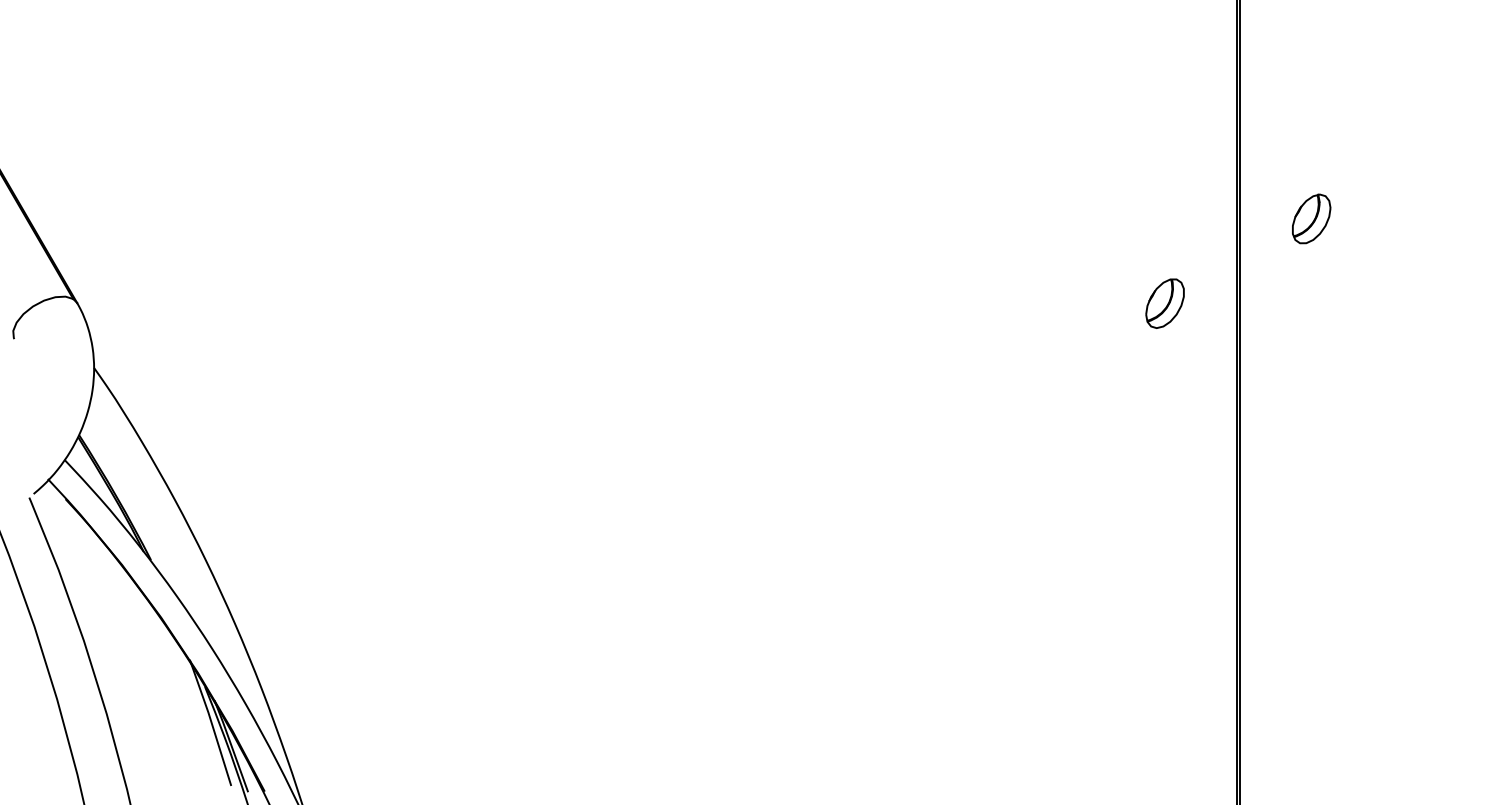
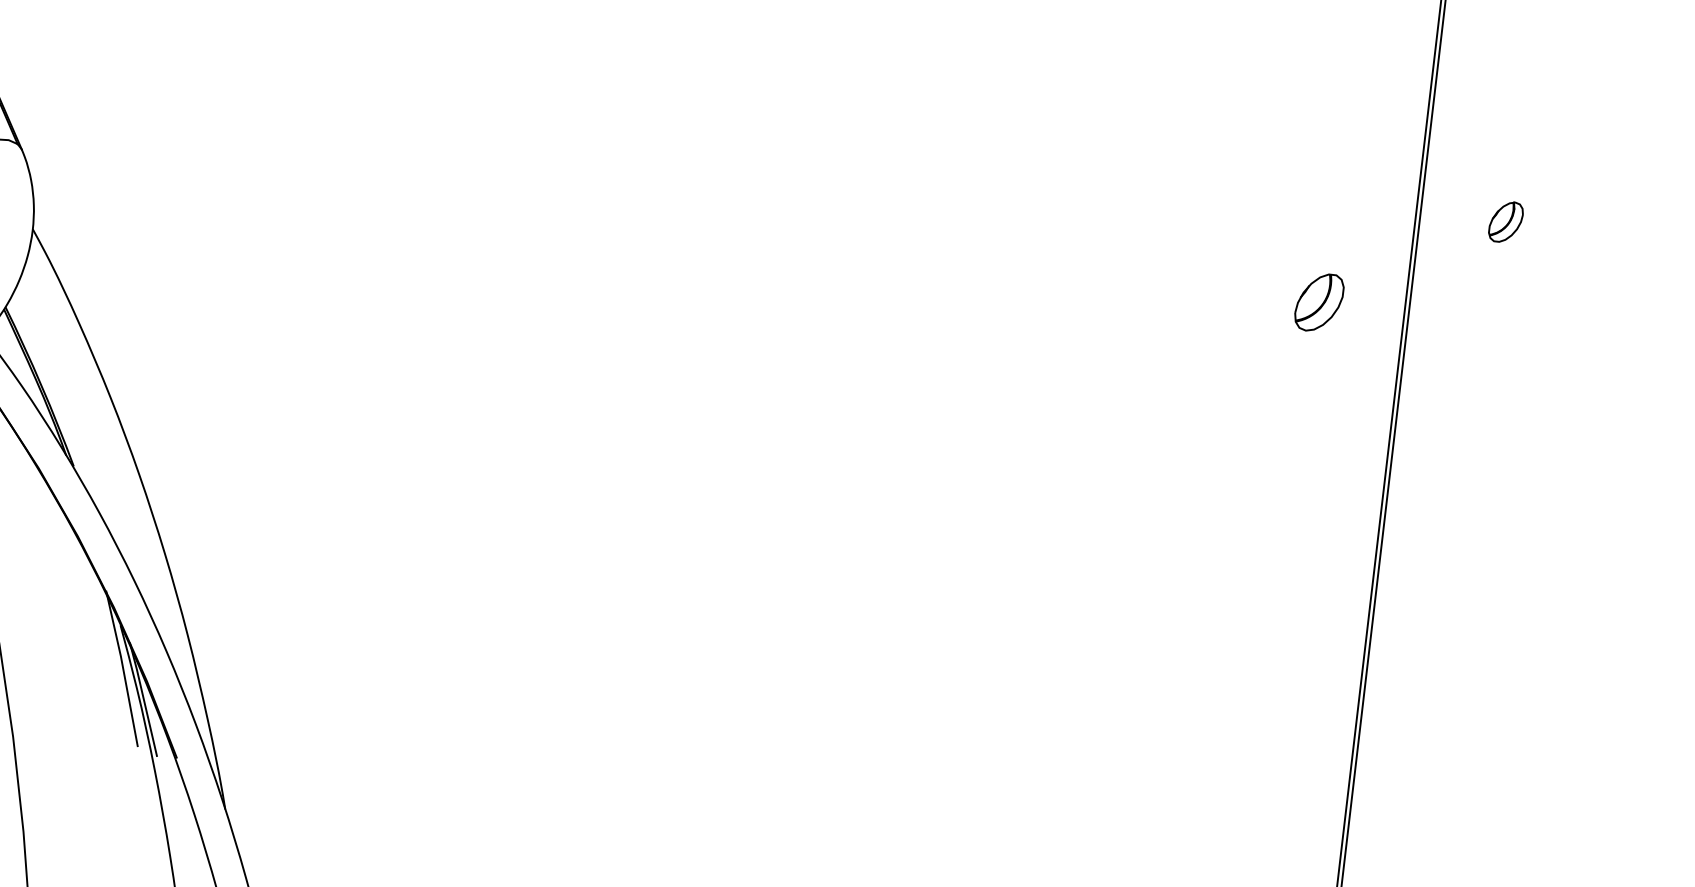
part: (1311, 218) -> (1505, 221), size x0.7

